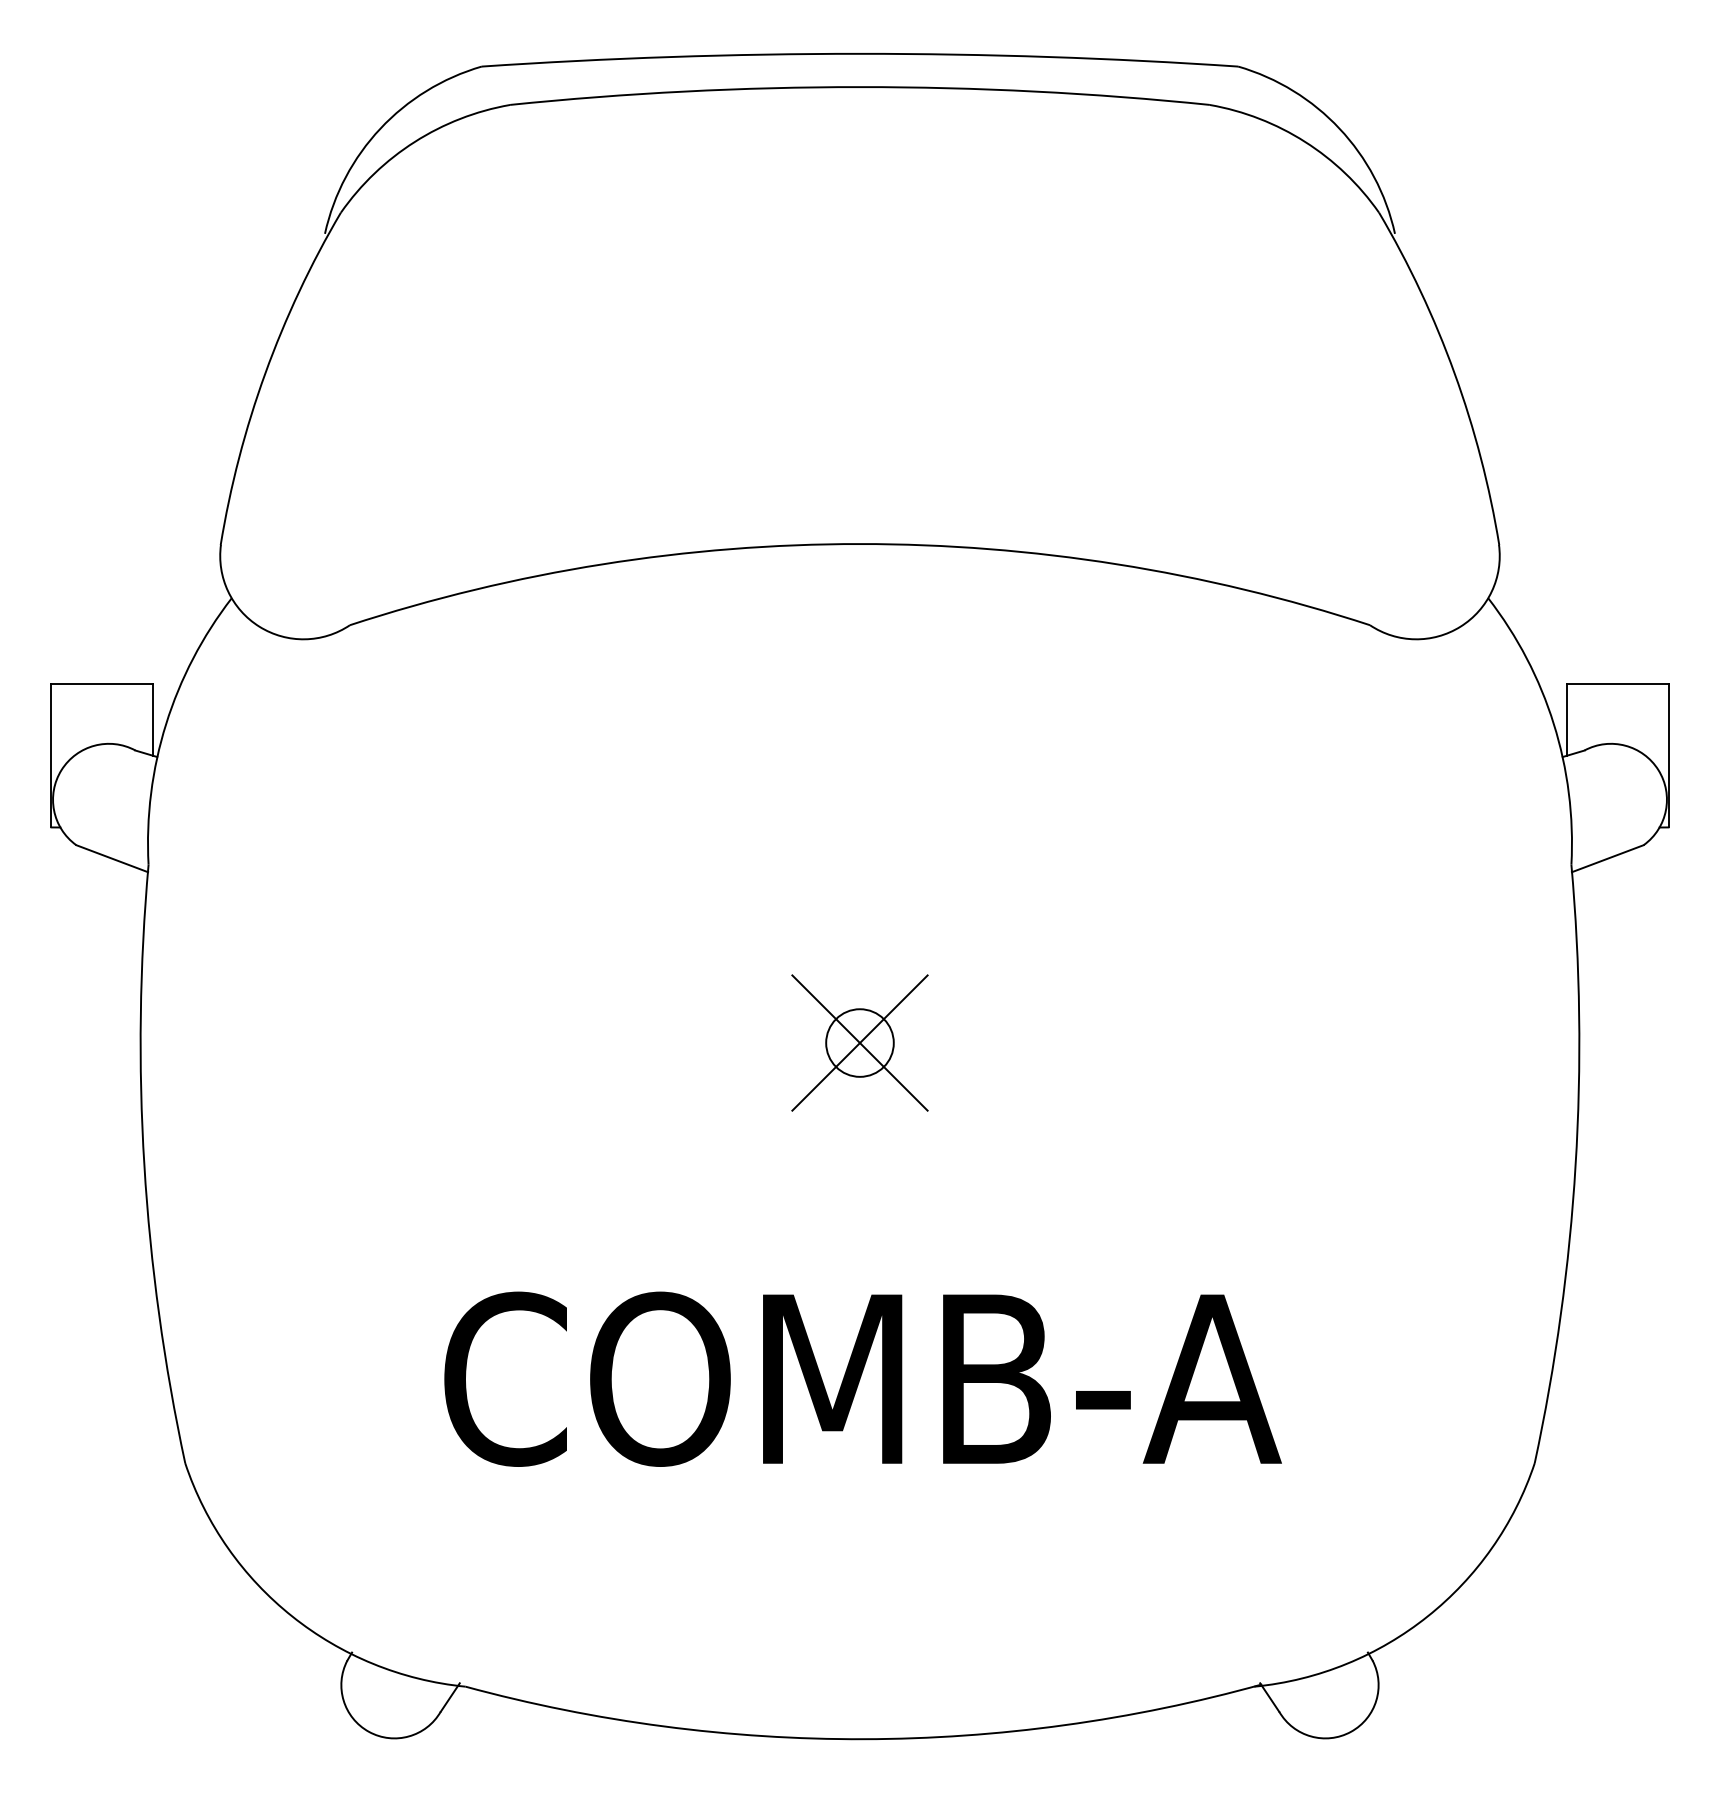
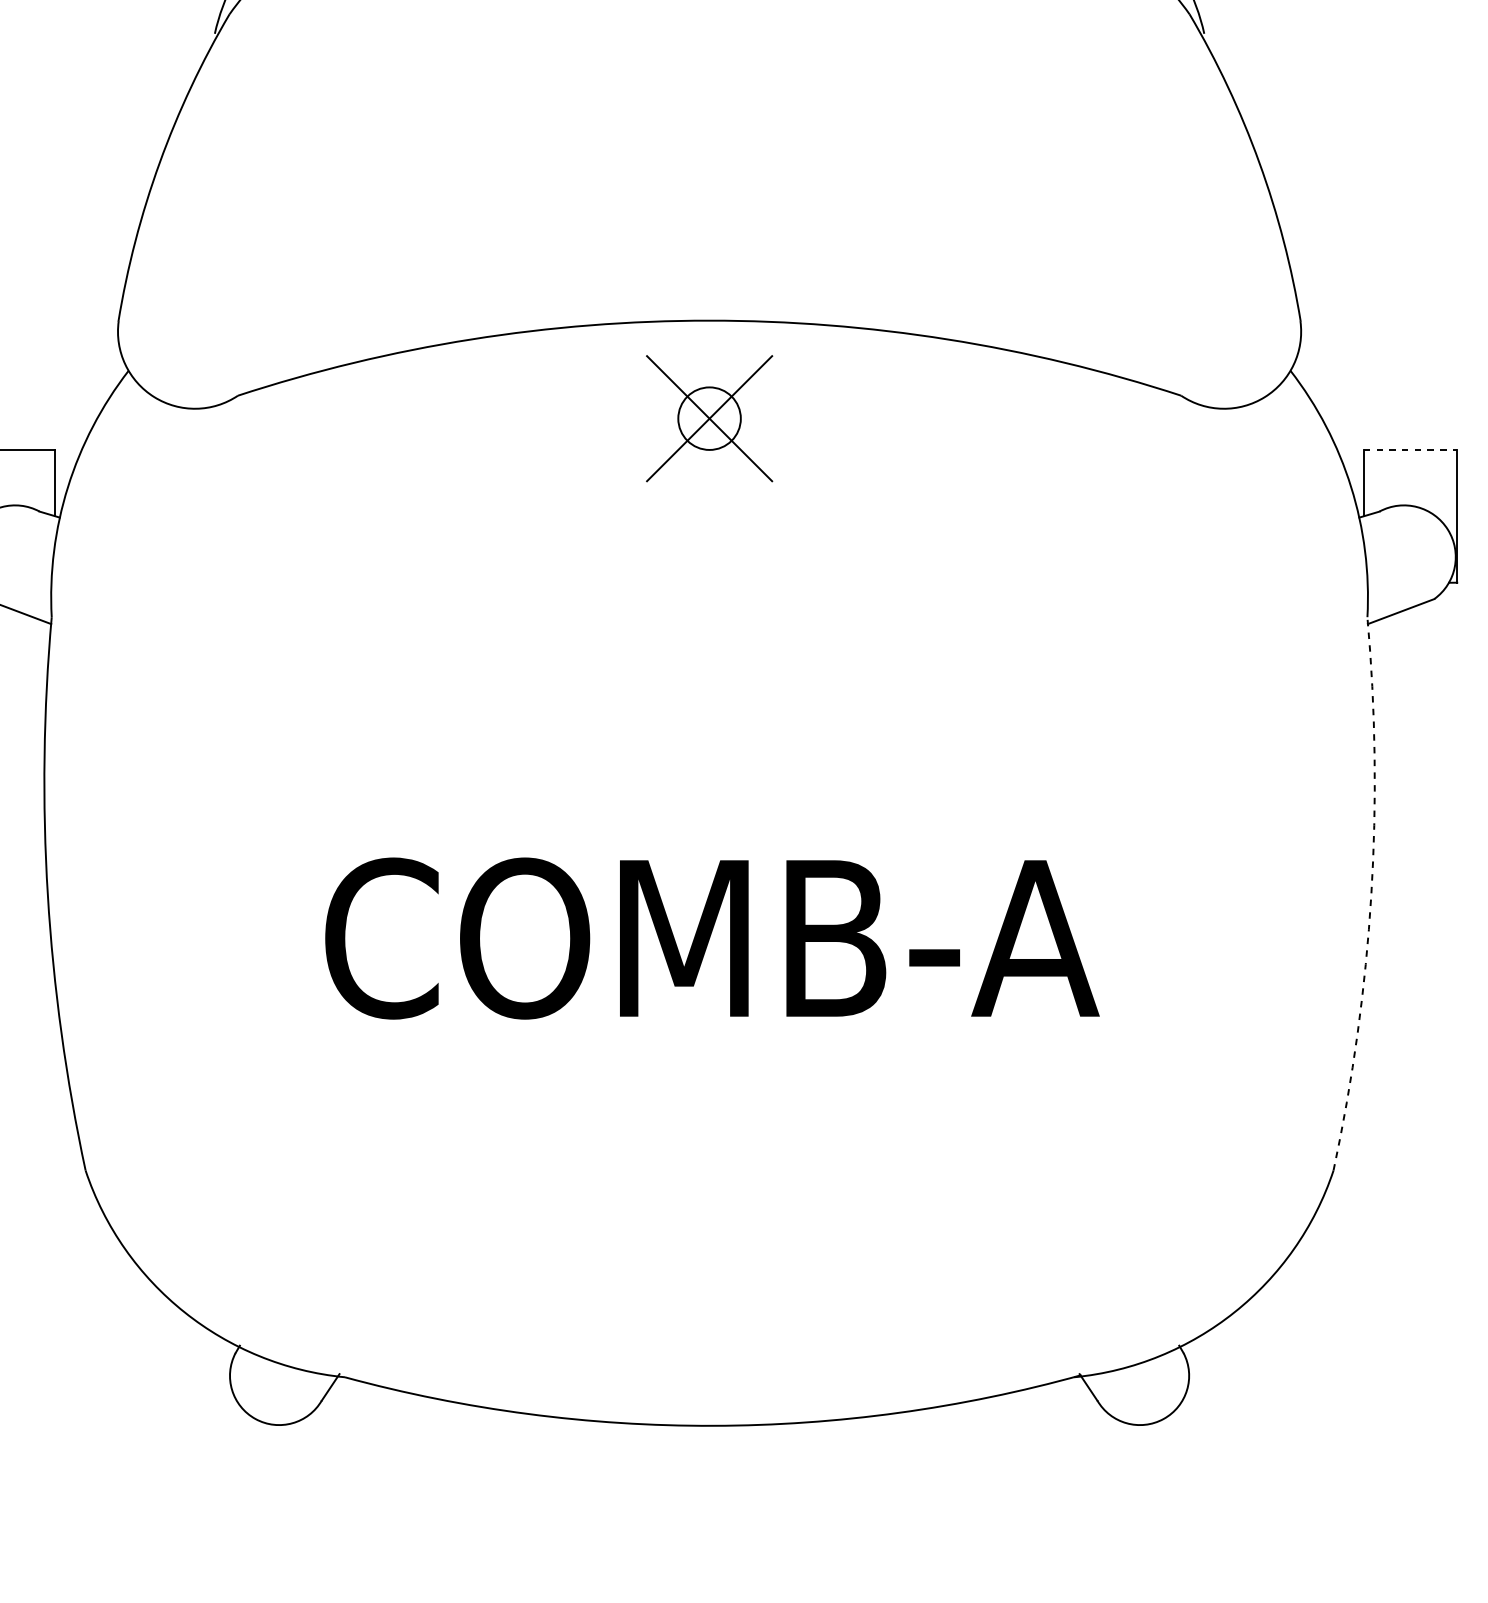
line: (1617, 683) -> (1410, 449), solid -> dashed
part: (859, 1042) -> (709, 418), moved
arc: (1575, 1165) -> (1371, 895), solid -> dashed
text: (862, 1378) -> (711, 937), moved

